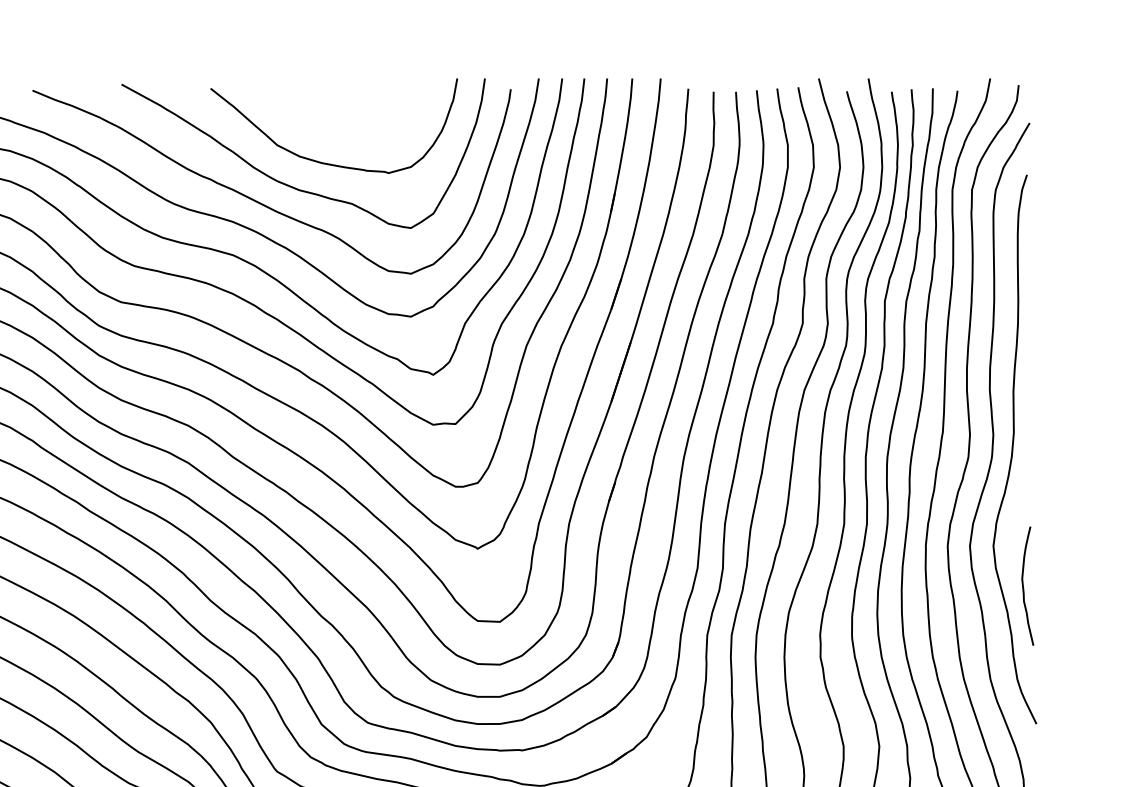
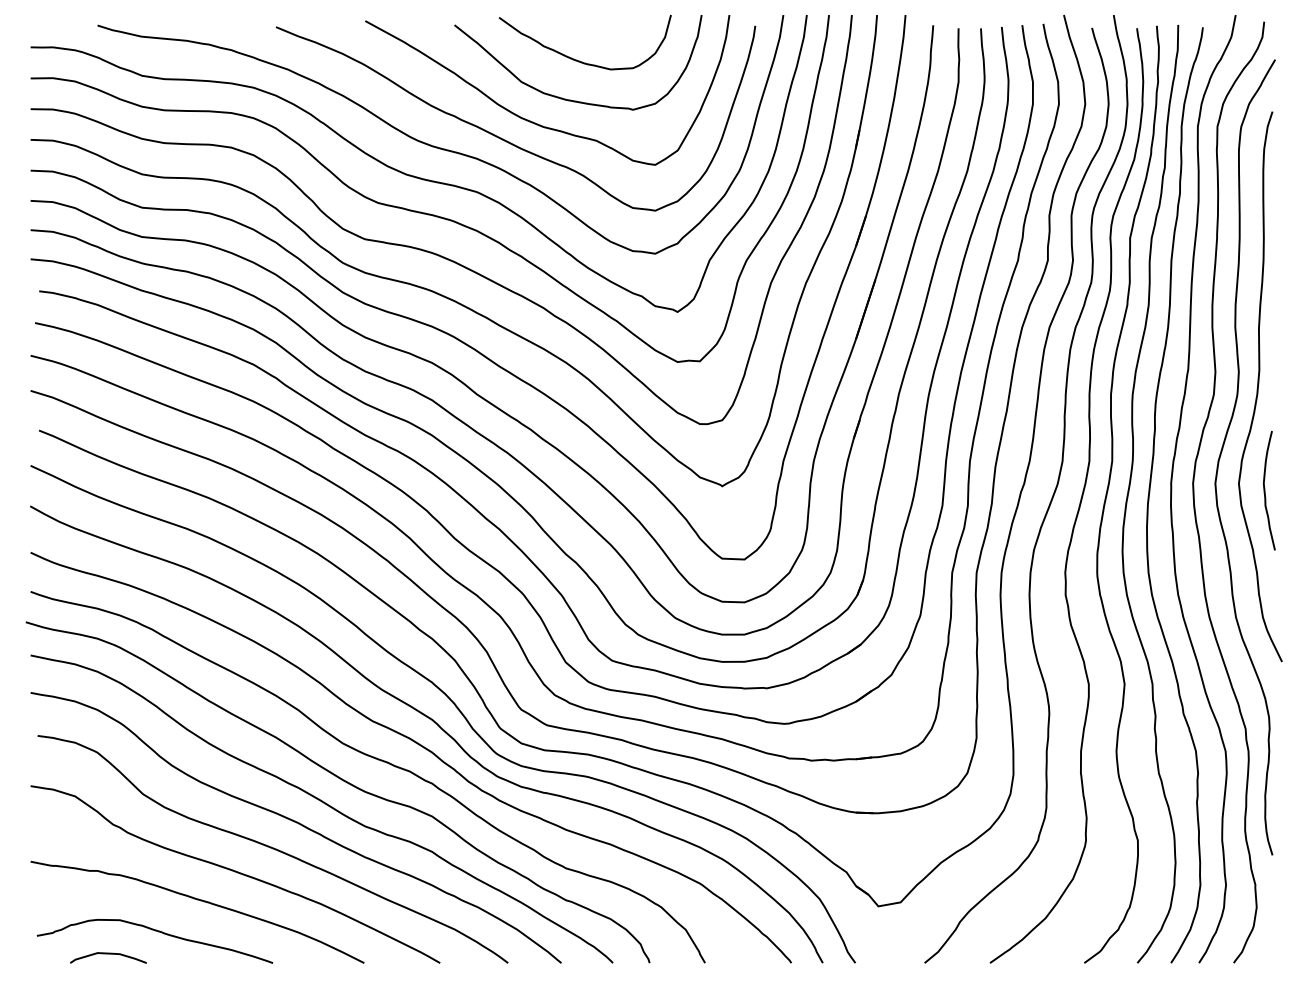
curve: (335, 123) -> (579, 60), added
curve: (1023, 585) -> (1265, 490), moved

